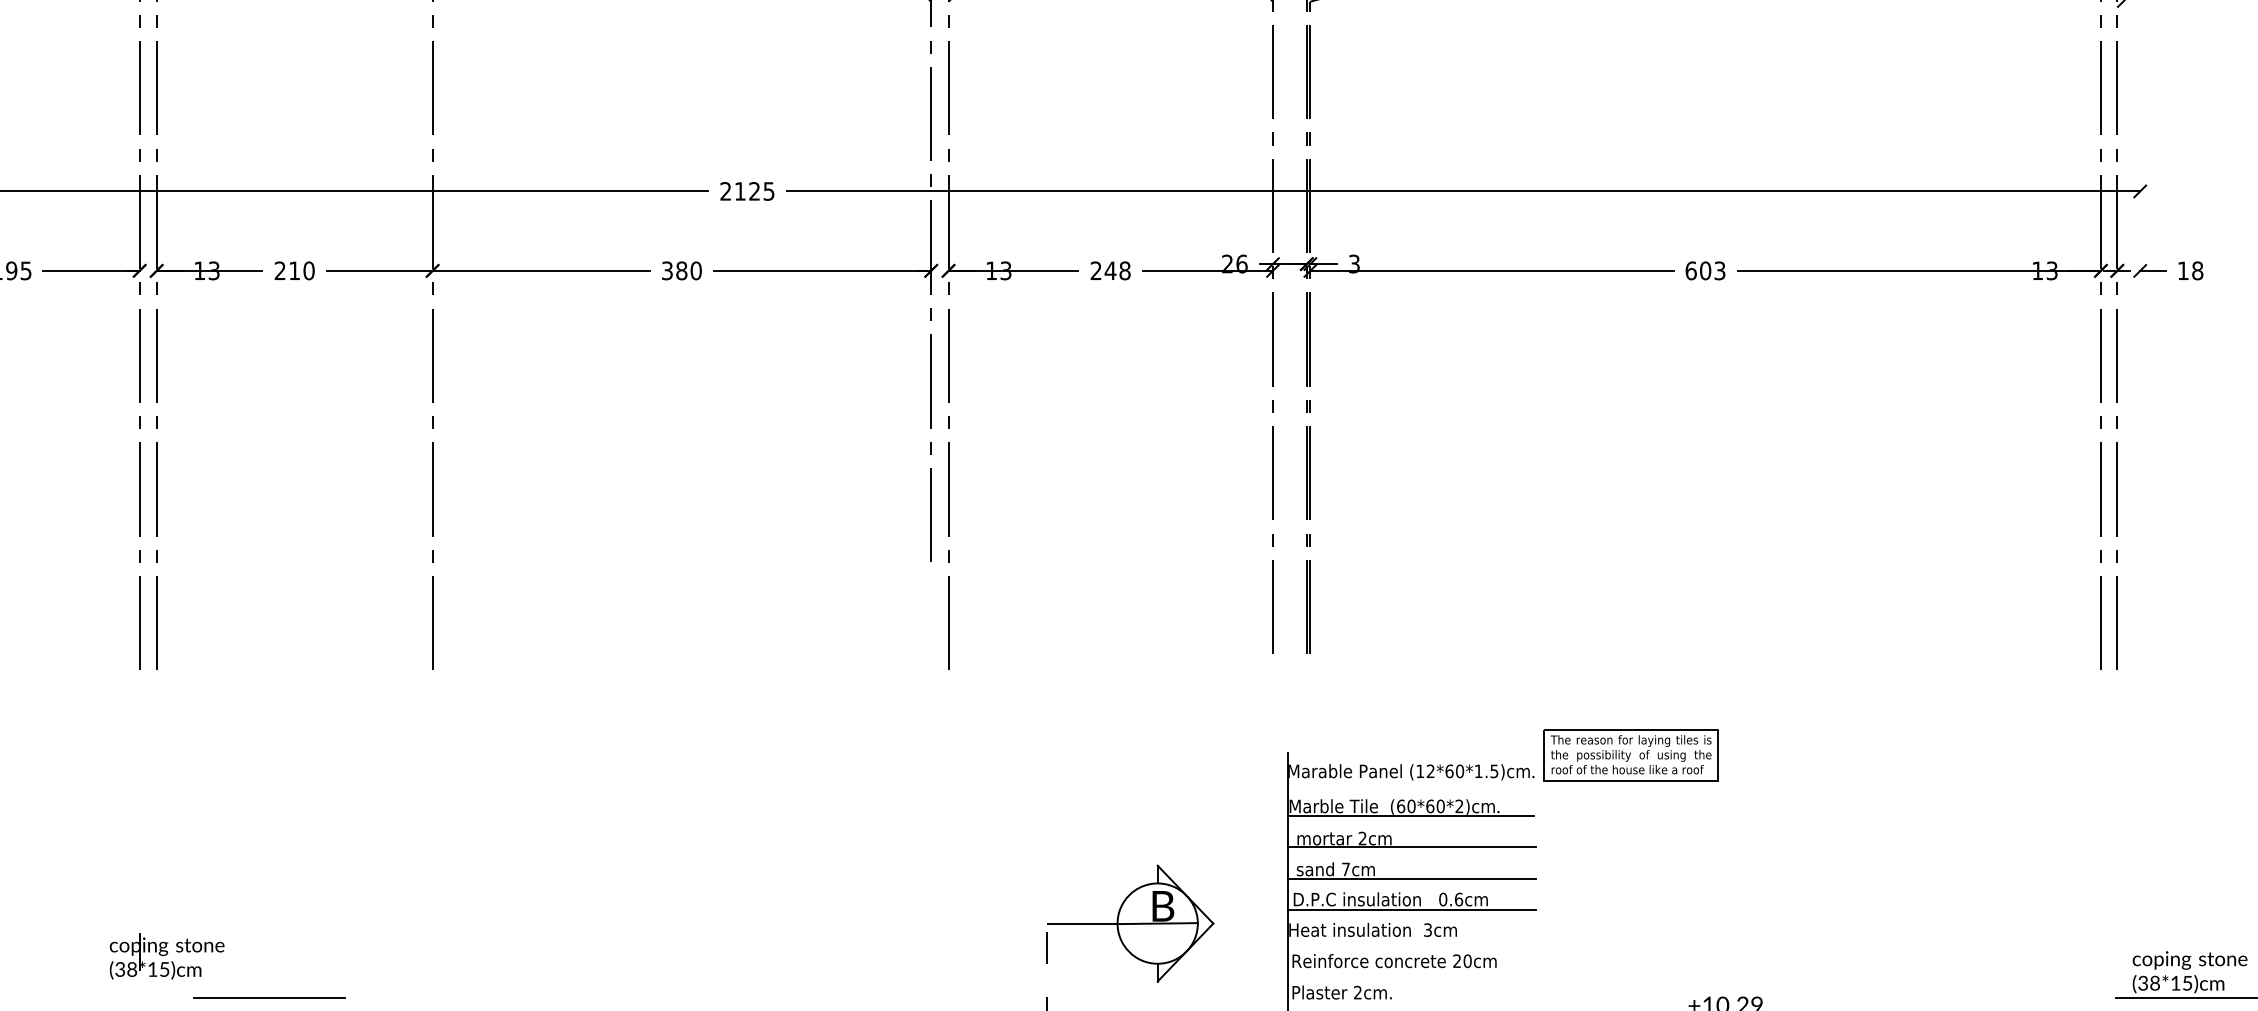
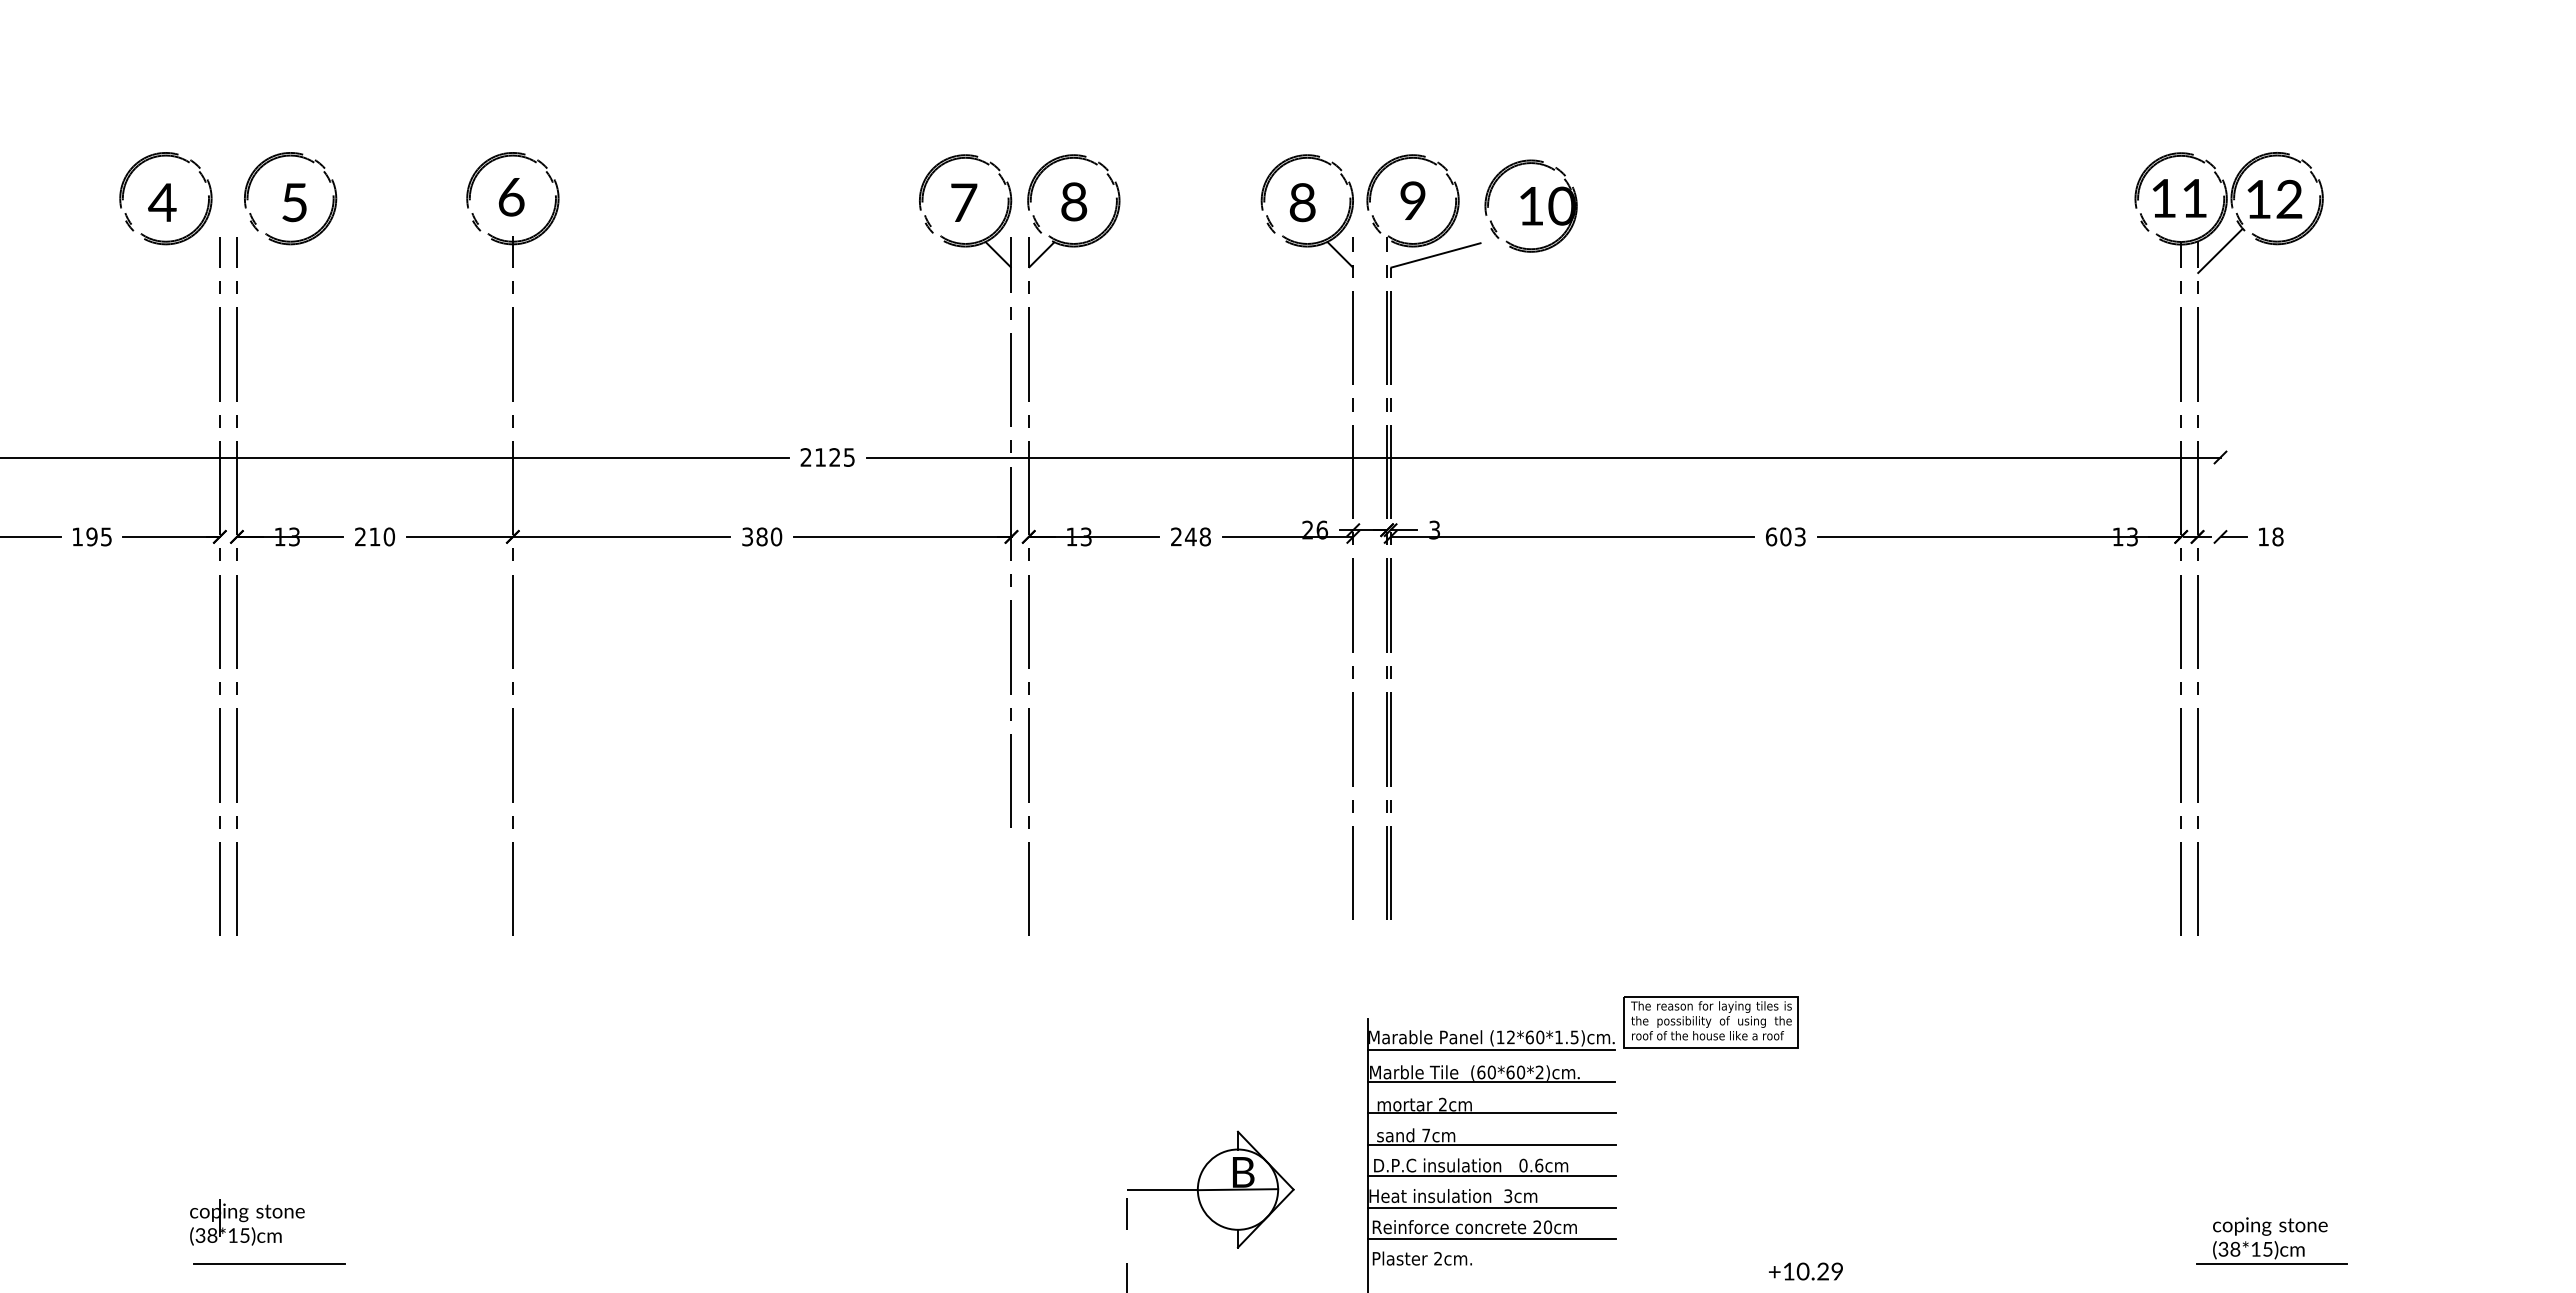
line: (1411, 784) -> (1491, 1050), added
line: (1412, 941) -> (1492, 1207), added
line: (1412, 973) -> (1492, 1239), added
line: (269, 997) -> (269, 1263), moved

